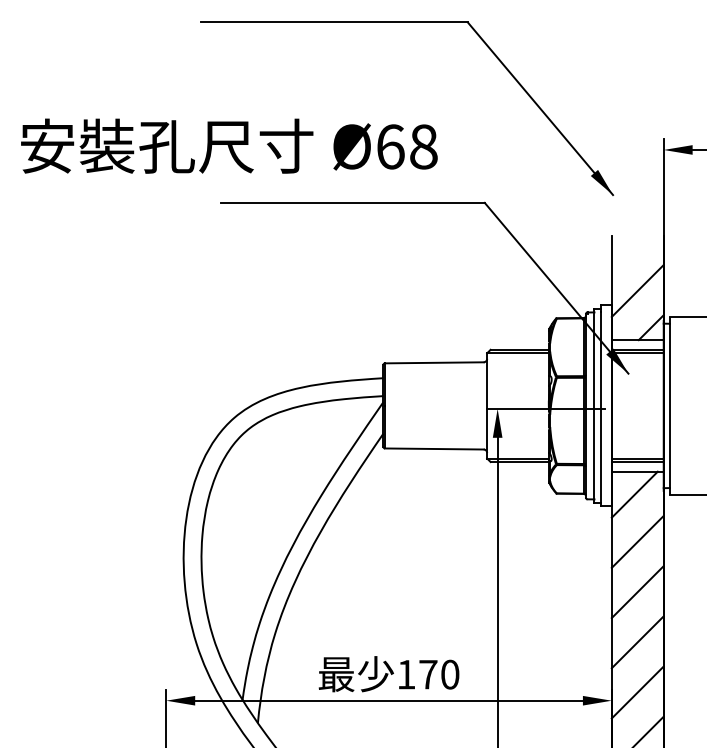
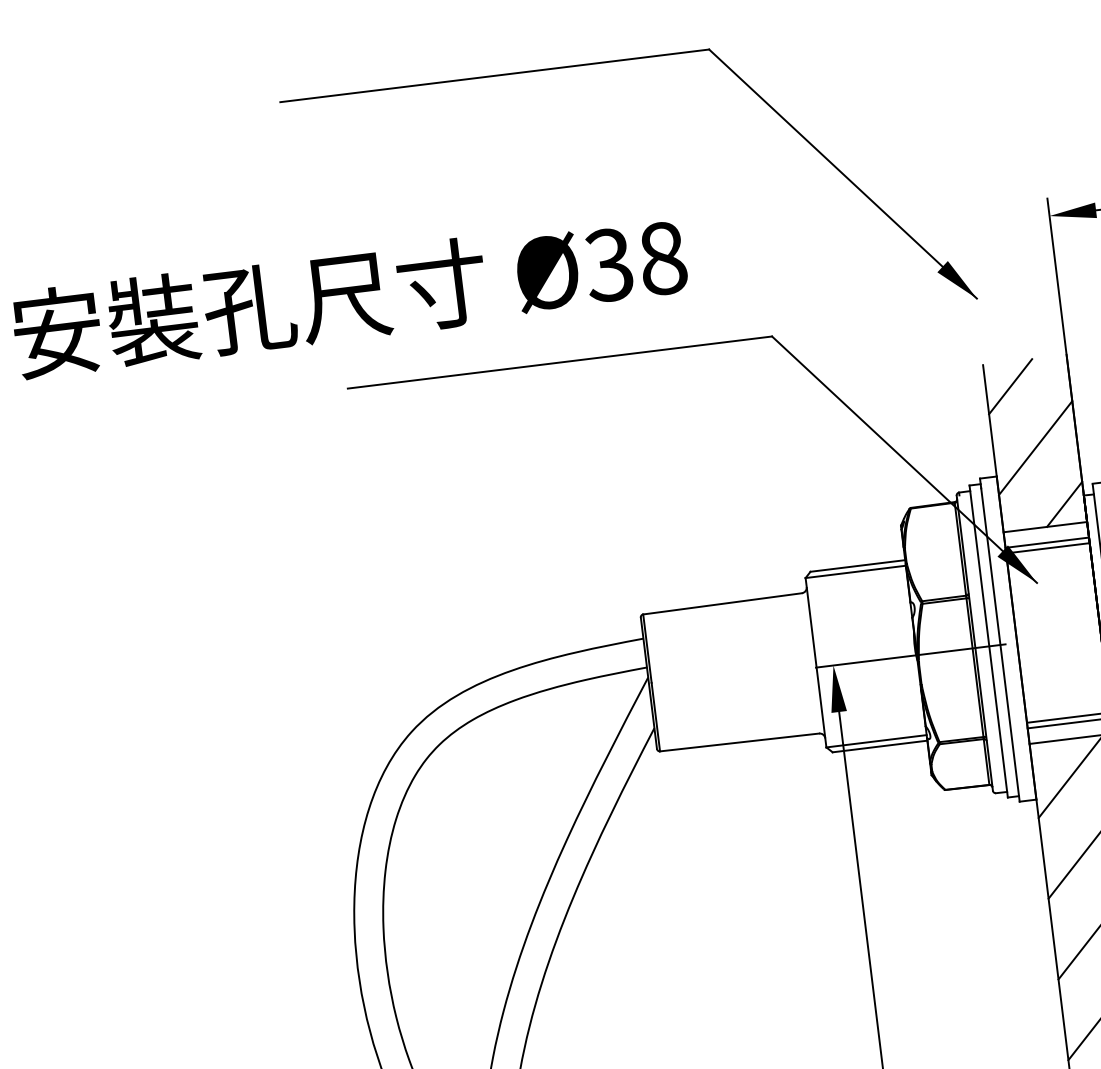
text: (390, 146) -> (609, 264), Ø68 -> Ø38
line: (626, 251) -> (1009, 386), added

